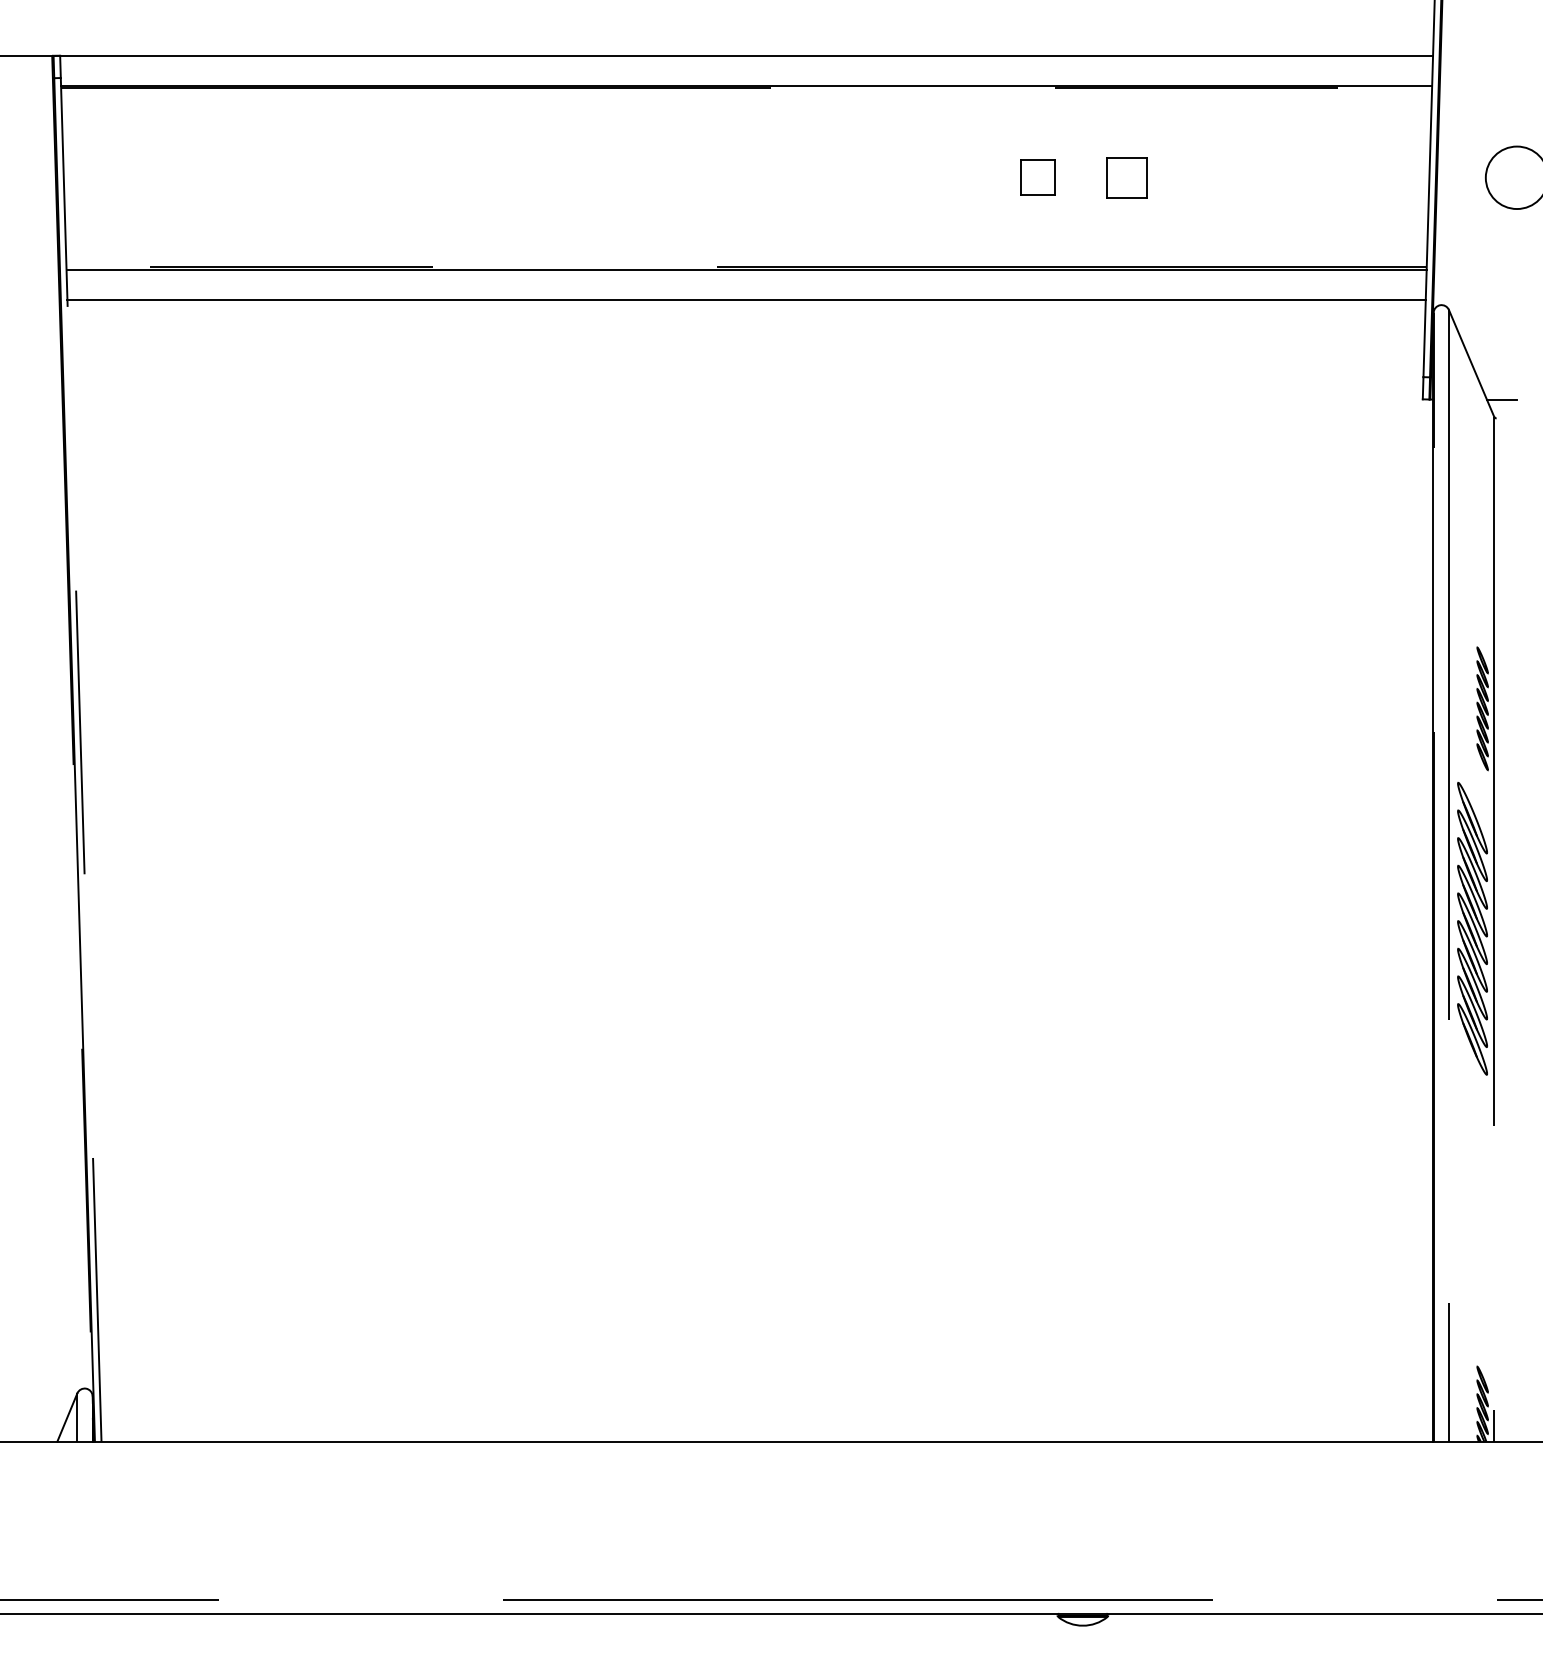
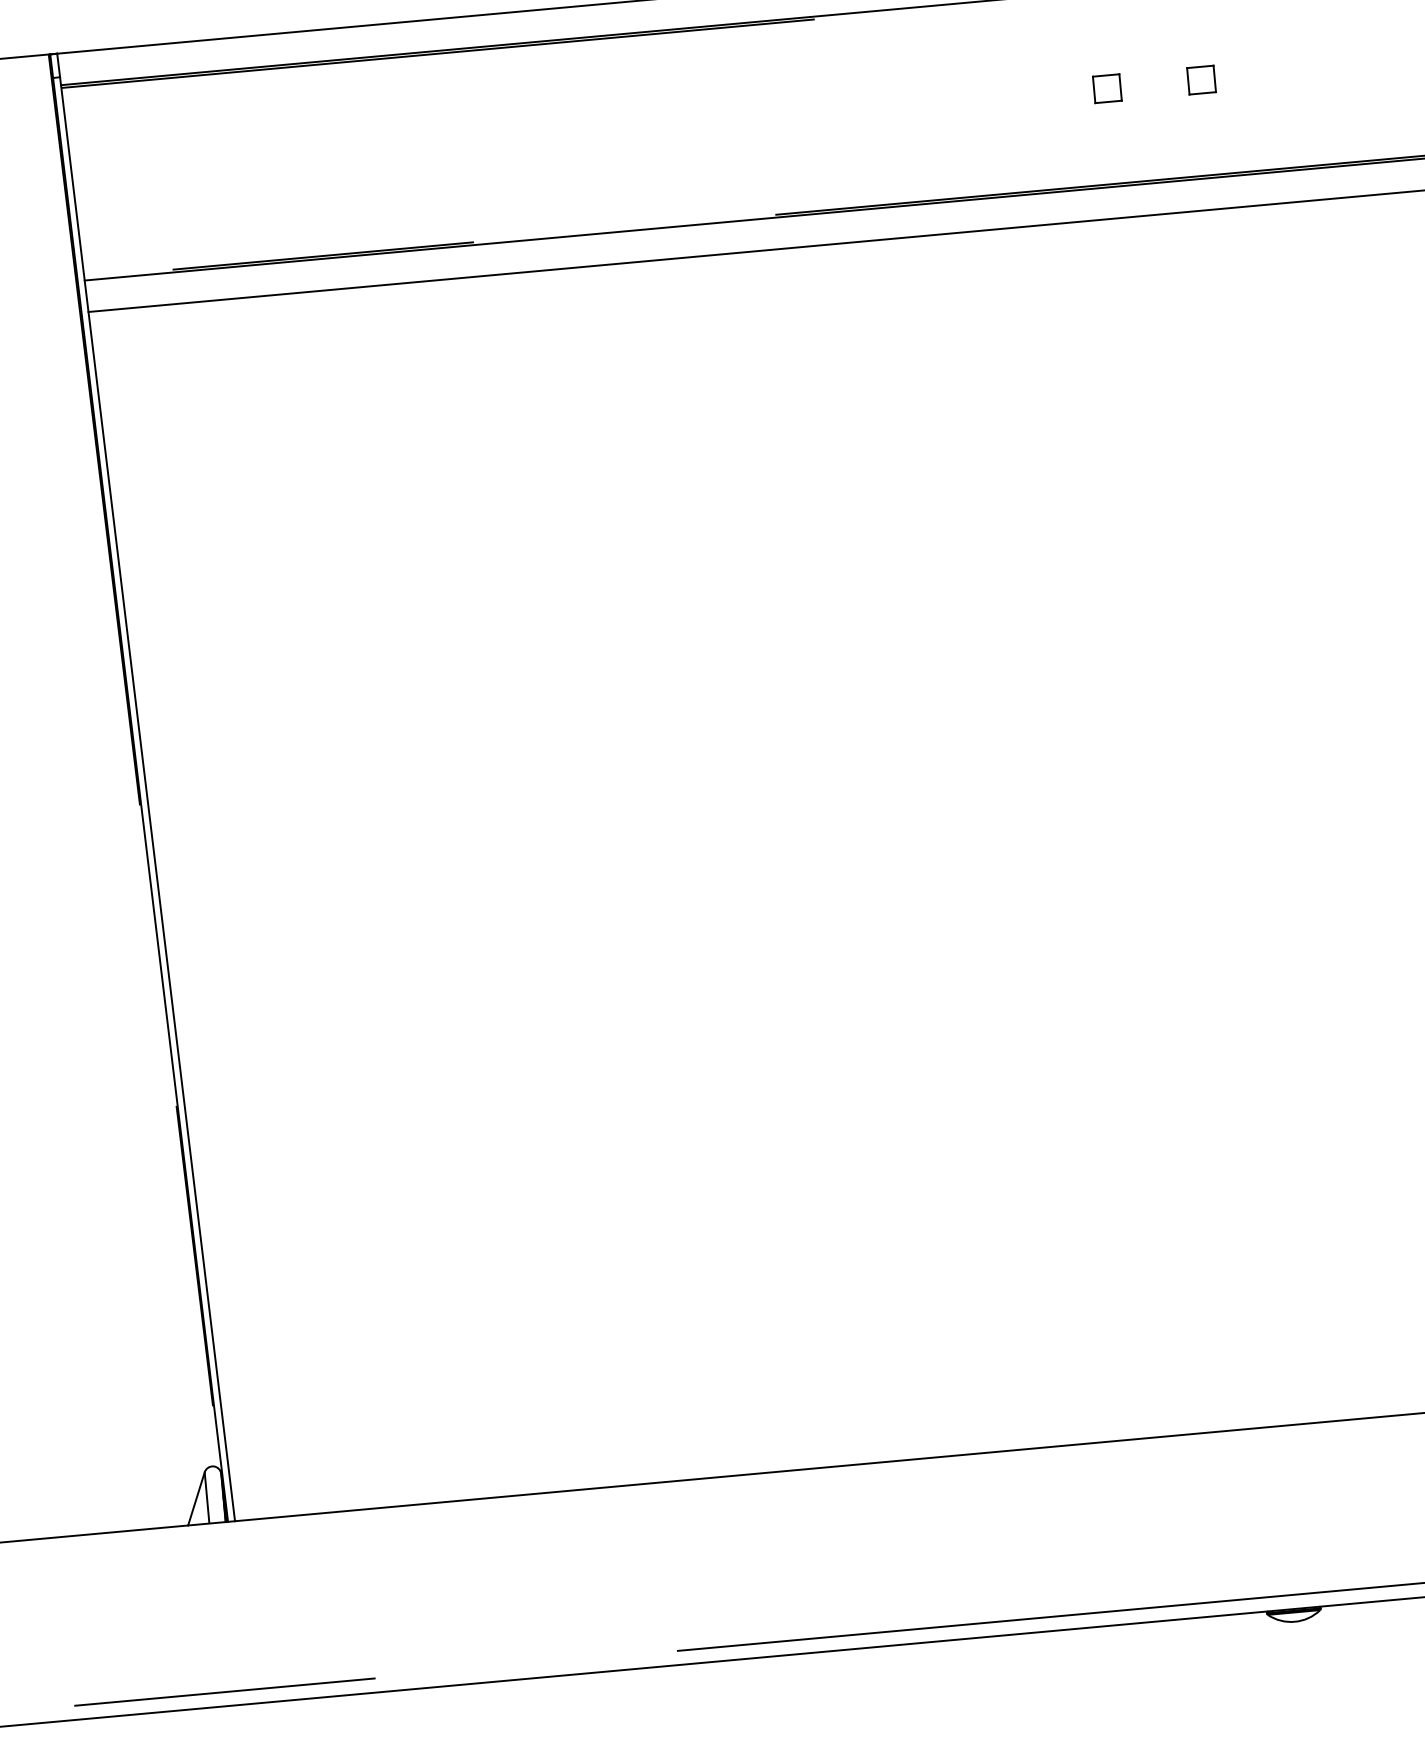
part: (1038, 177) -> (1107, 88), size x0.71
part: (1126, 177) -> (1201, 79), size x0.62
line: (81, 759) -> (147, 798), dashed -> solid

